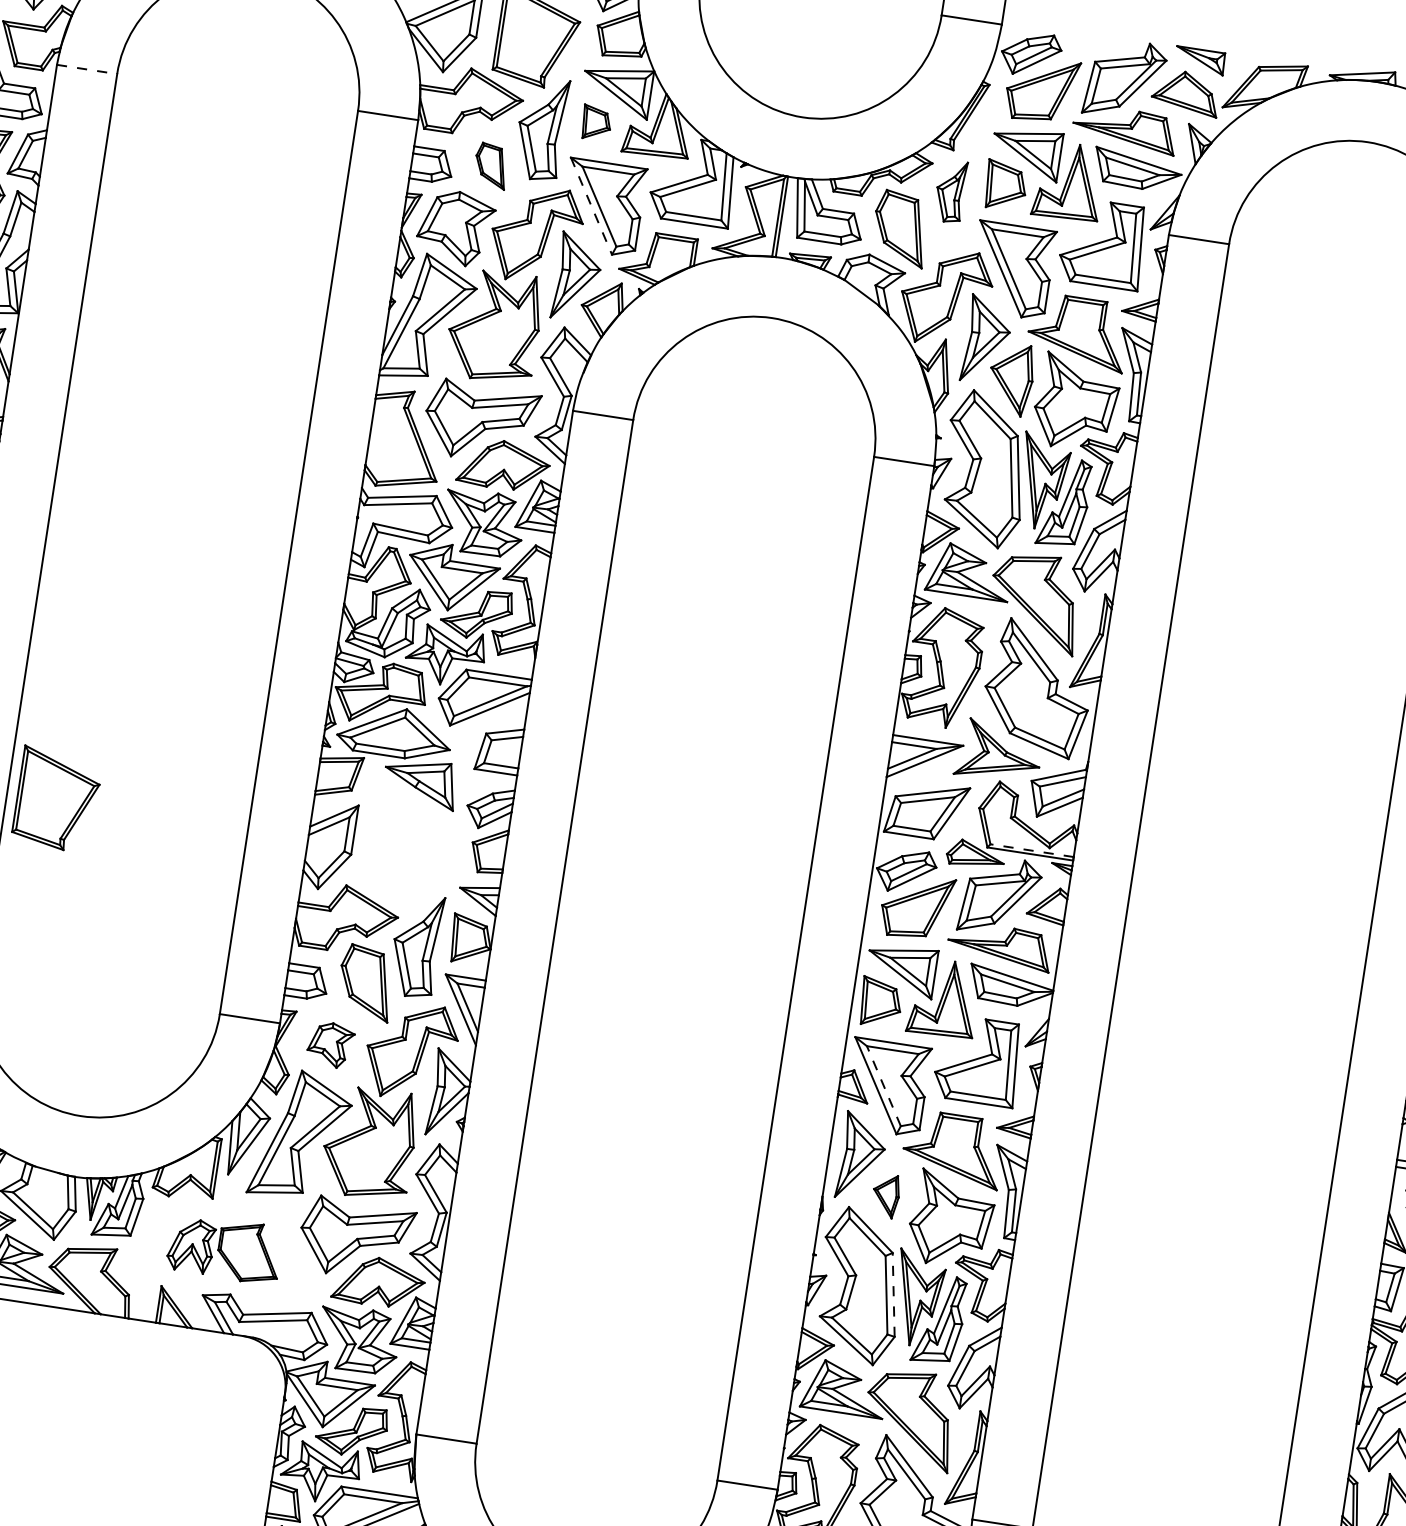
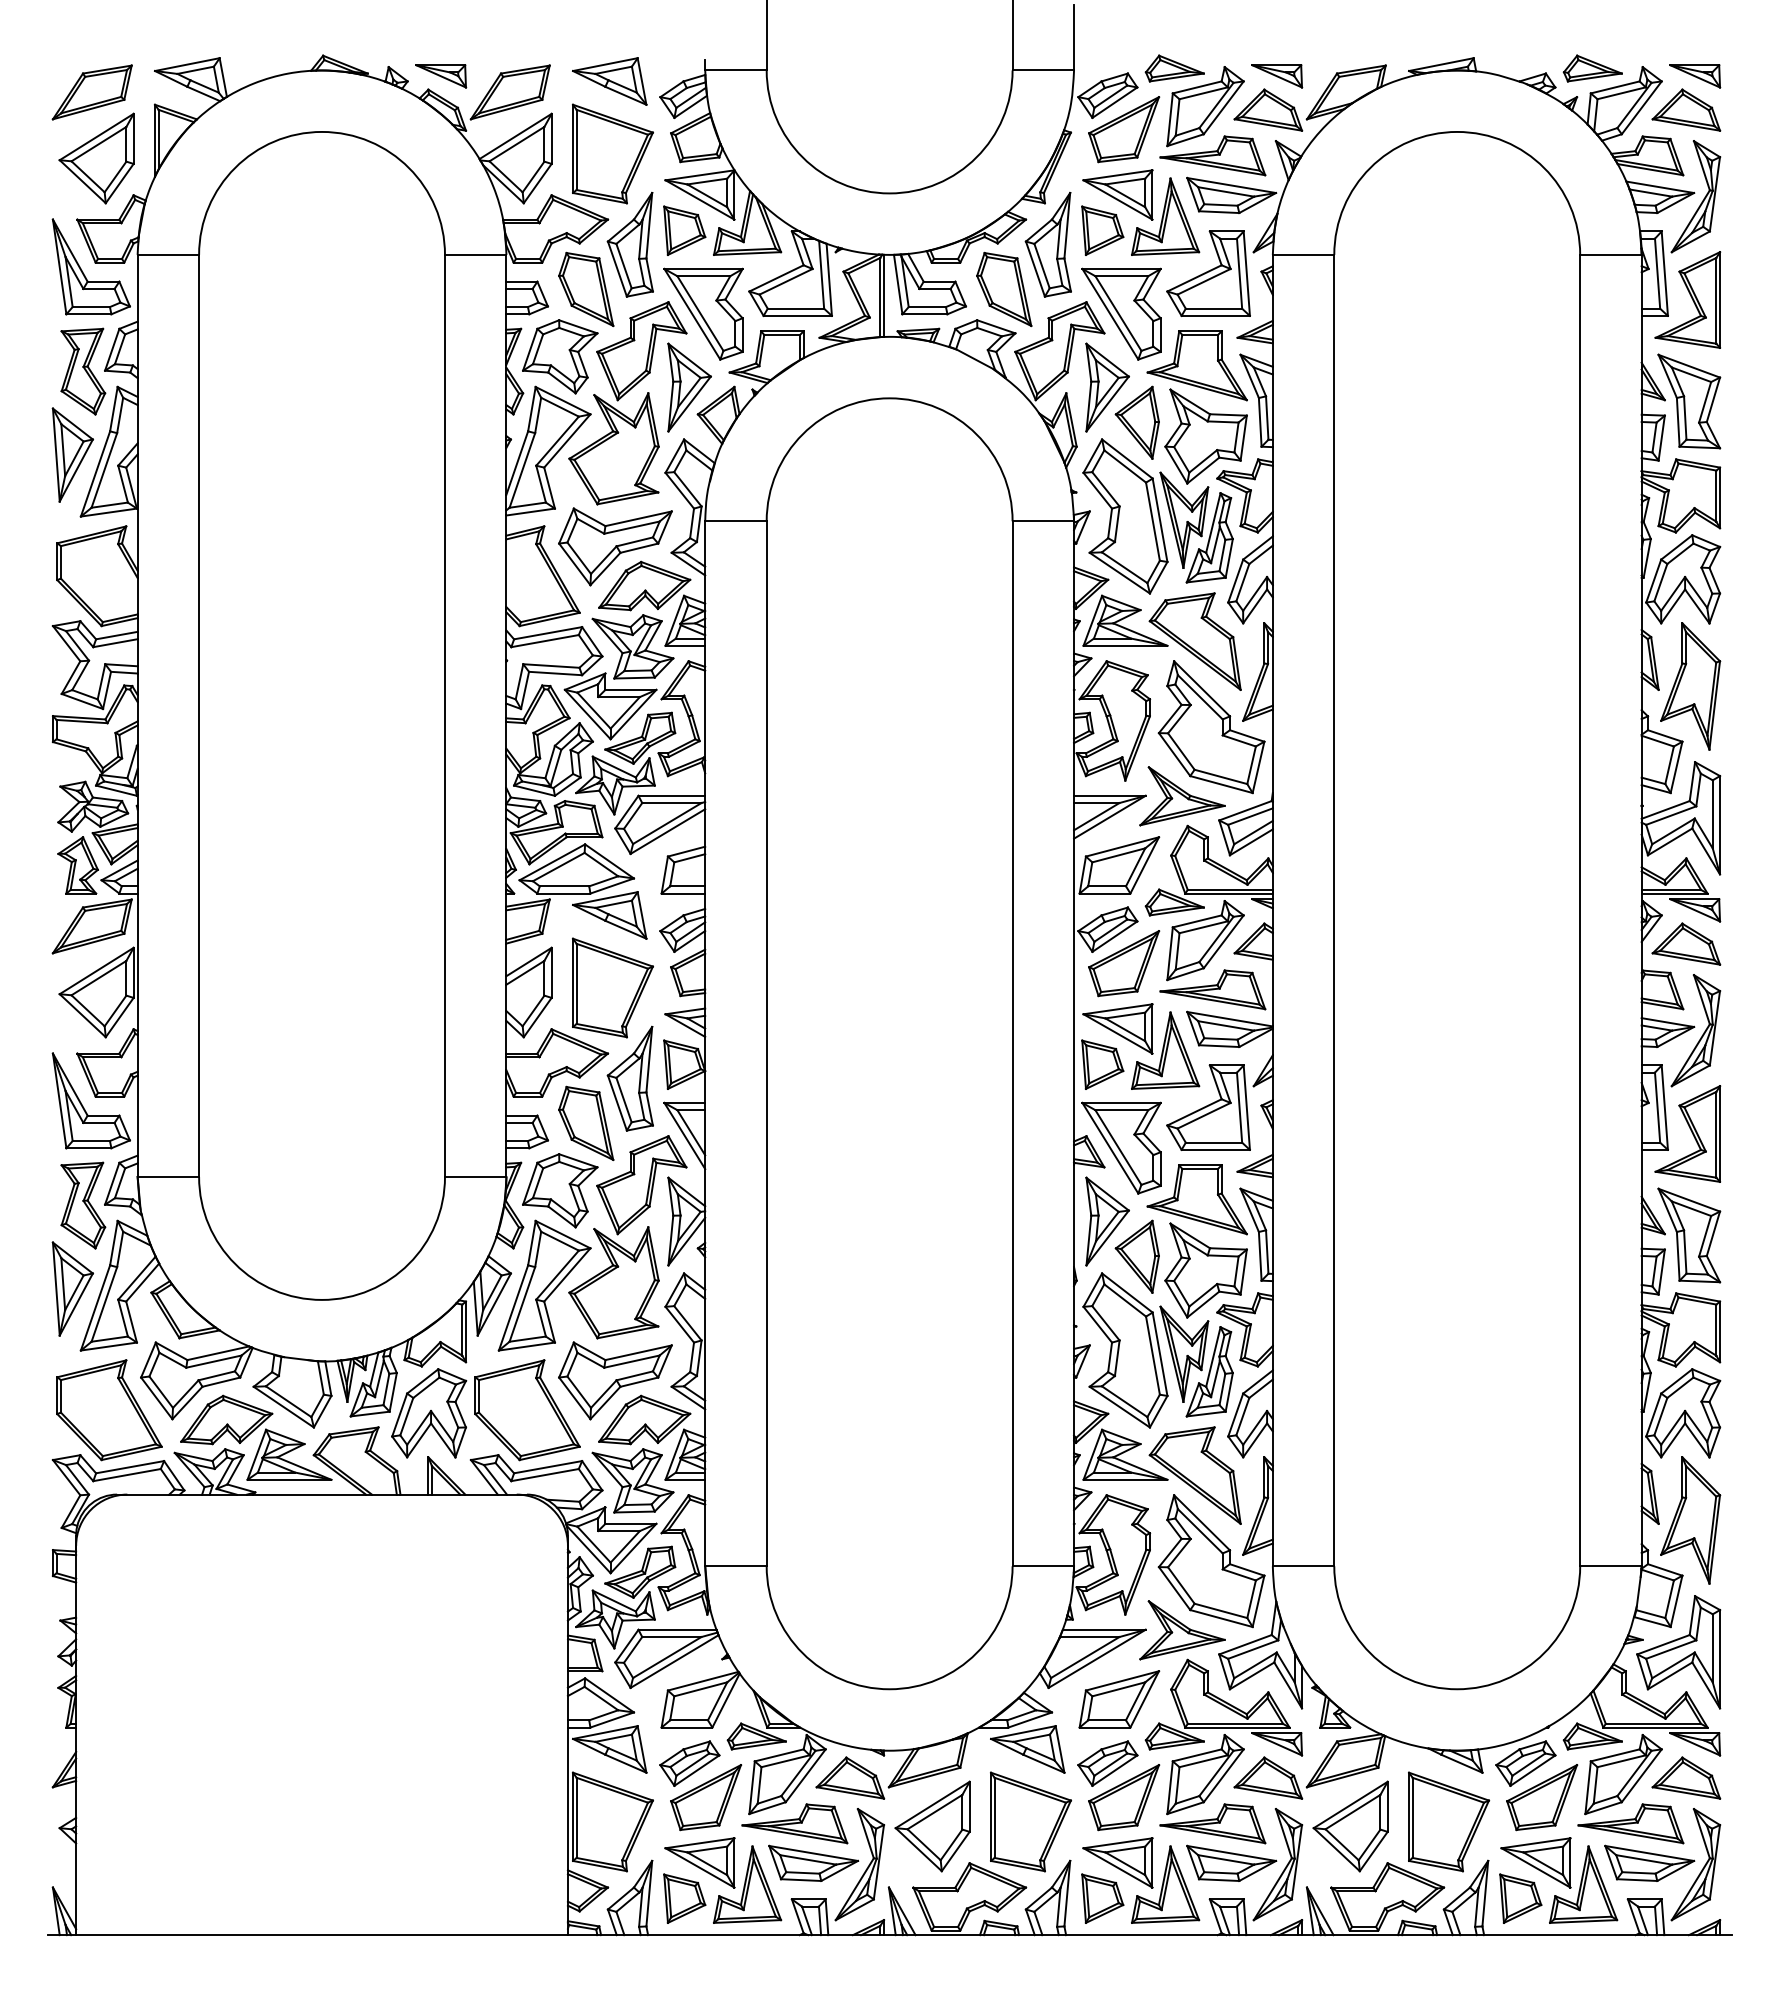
part: (1100, 37) -> (1174, 68), added
line: (87, 69) -> (168, 254), dashed -> solid
part: (596, 122) -> (684, 230), size x1.43
part: (491, 166) -> (586, 289), size x1.67
part: (949, 191) -> (1047, 244), size x1.67
line: (591, 206) -> (692, 314), dashed -> solid
part: (56, 799) -> (612, 987), moved
line: (1032, 850) -> (1230, 889), dashed -> solid
part: (330, 1044) -> (560, 1190), size x1.67
line: (883, 1086) -> (1118, 1147), dashed -> solid
part: (885, 1195) -> (1136, 1256), size x1.67
part: (224, 1248) -> (485, 1410), size x1.67
line: (893, 1294) -> (1159, 1353), dashed -> solid

